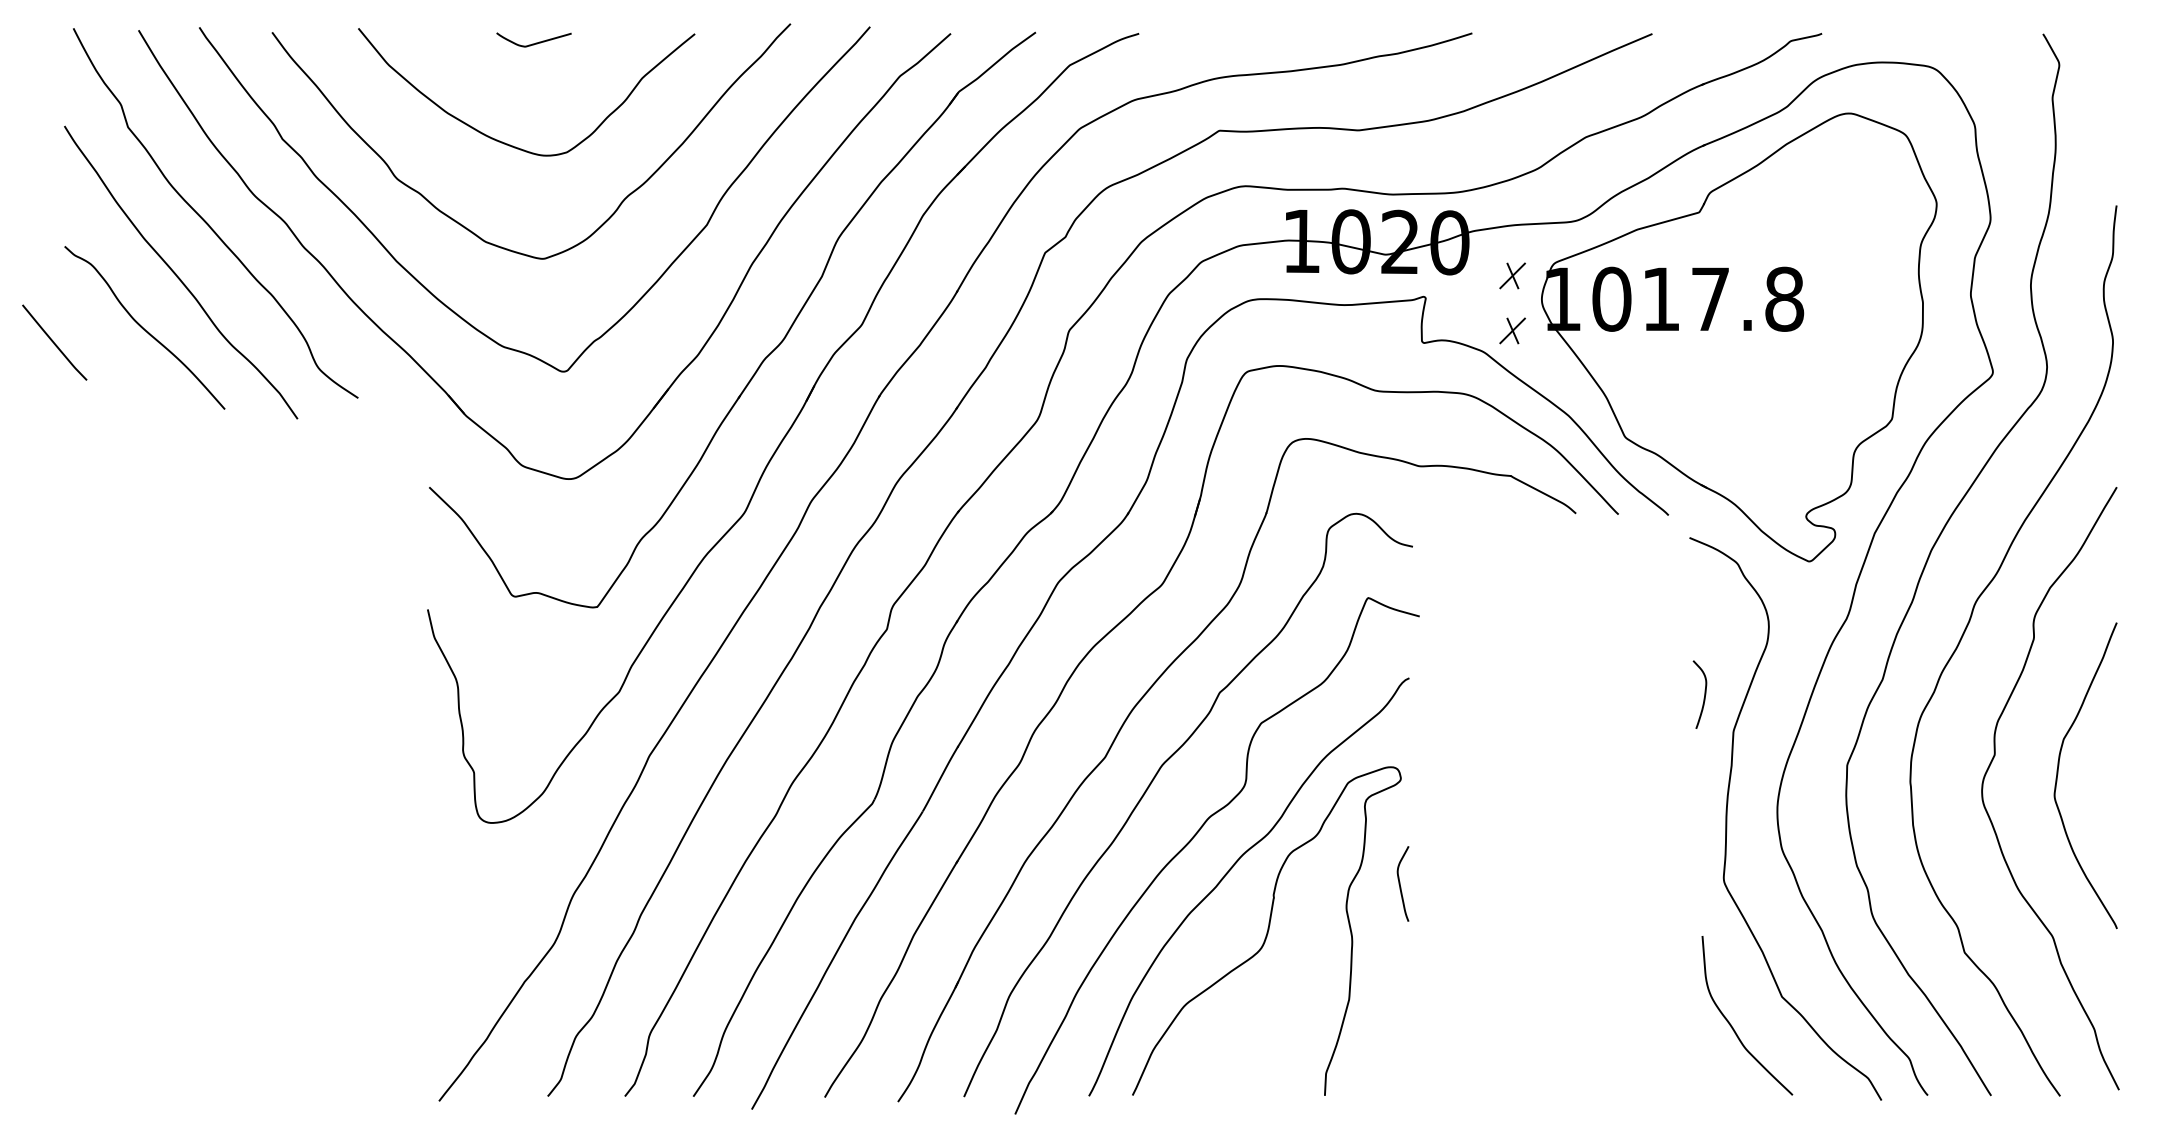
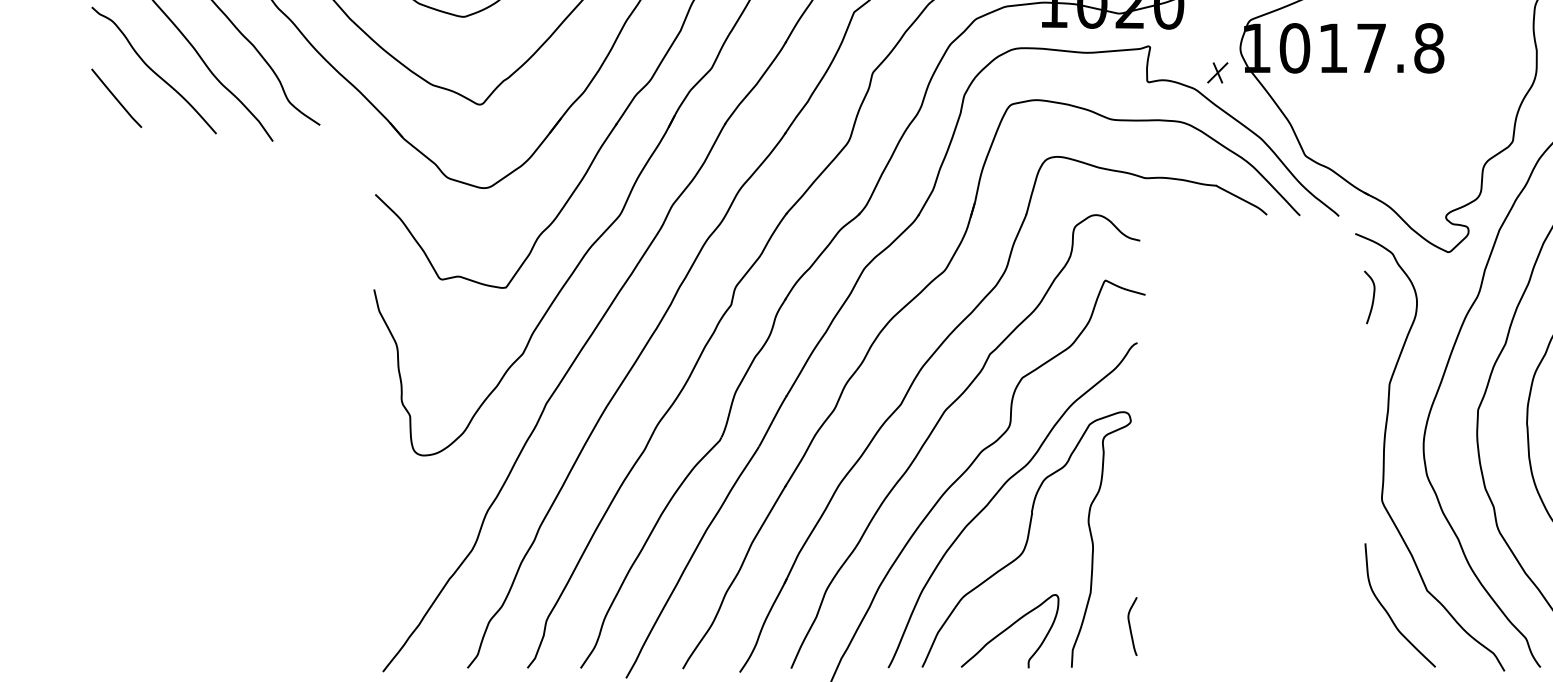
part: (1512, 275) -> (1217, 29), removed
curve: (54, 342) -> (116, 98), moved
curve: (1704, 694) -> (1373, 297), moved
curve: (1400, 883) -> (1130, 626), moved
curve: (1243, 1045) -> (1008, 628), added

